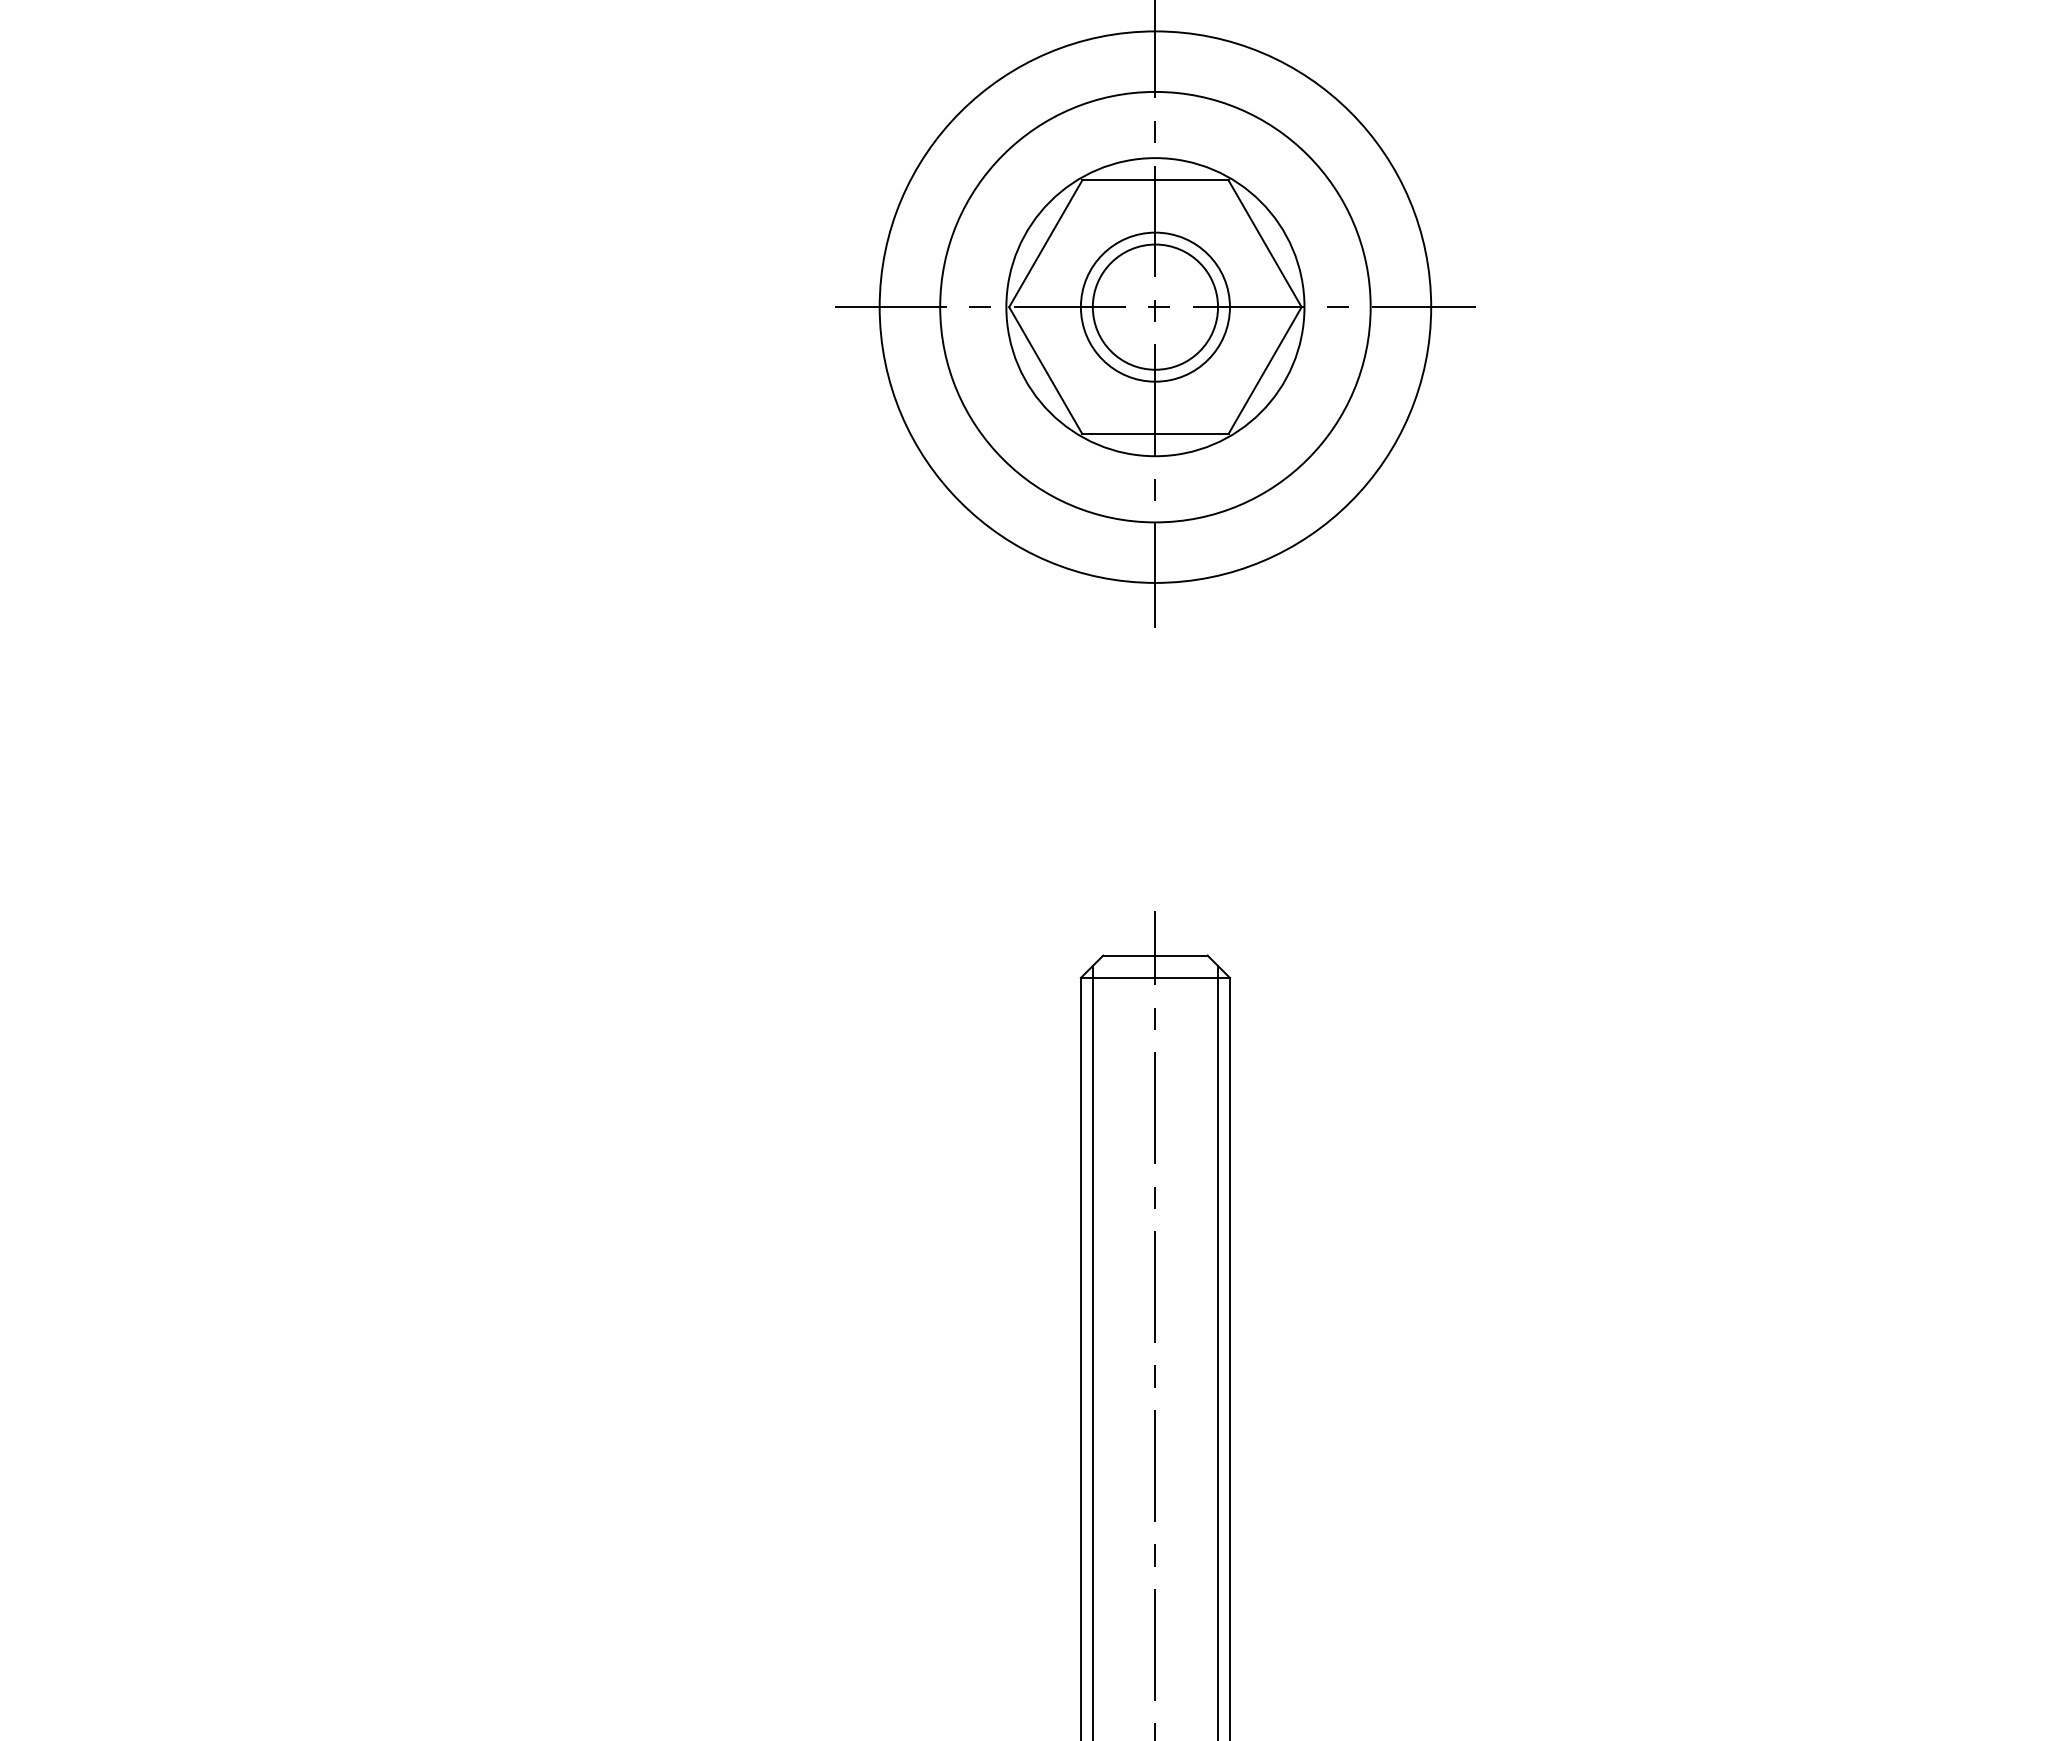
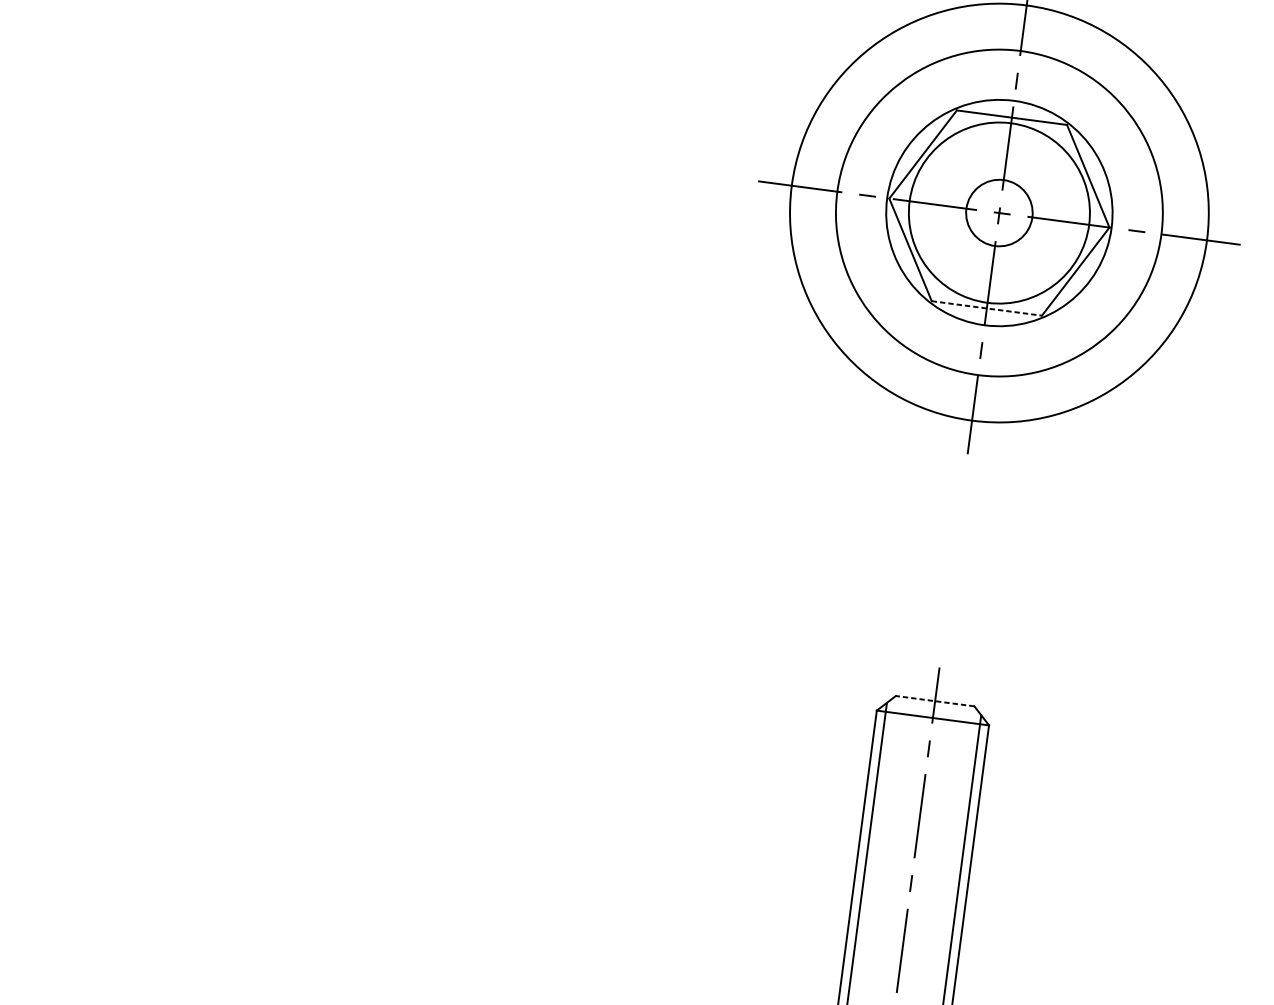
circle: (1154, 306) -> (998, 212), size x1.6
circle: (1155, 306) -> (999, 212), size x0.7
line: (1155, 433) -> (986, 308), solid -> dashed
line: (1154, 955) -> (934, 701), solid -> dashed

